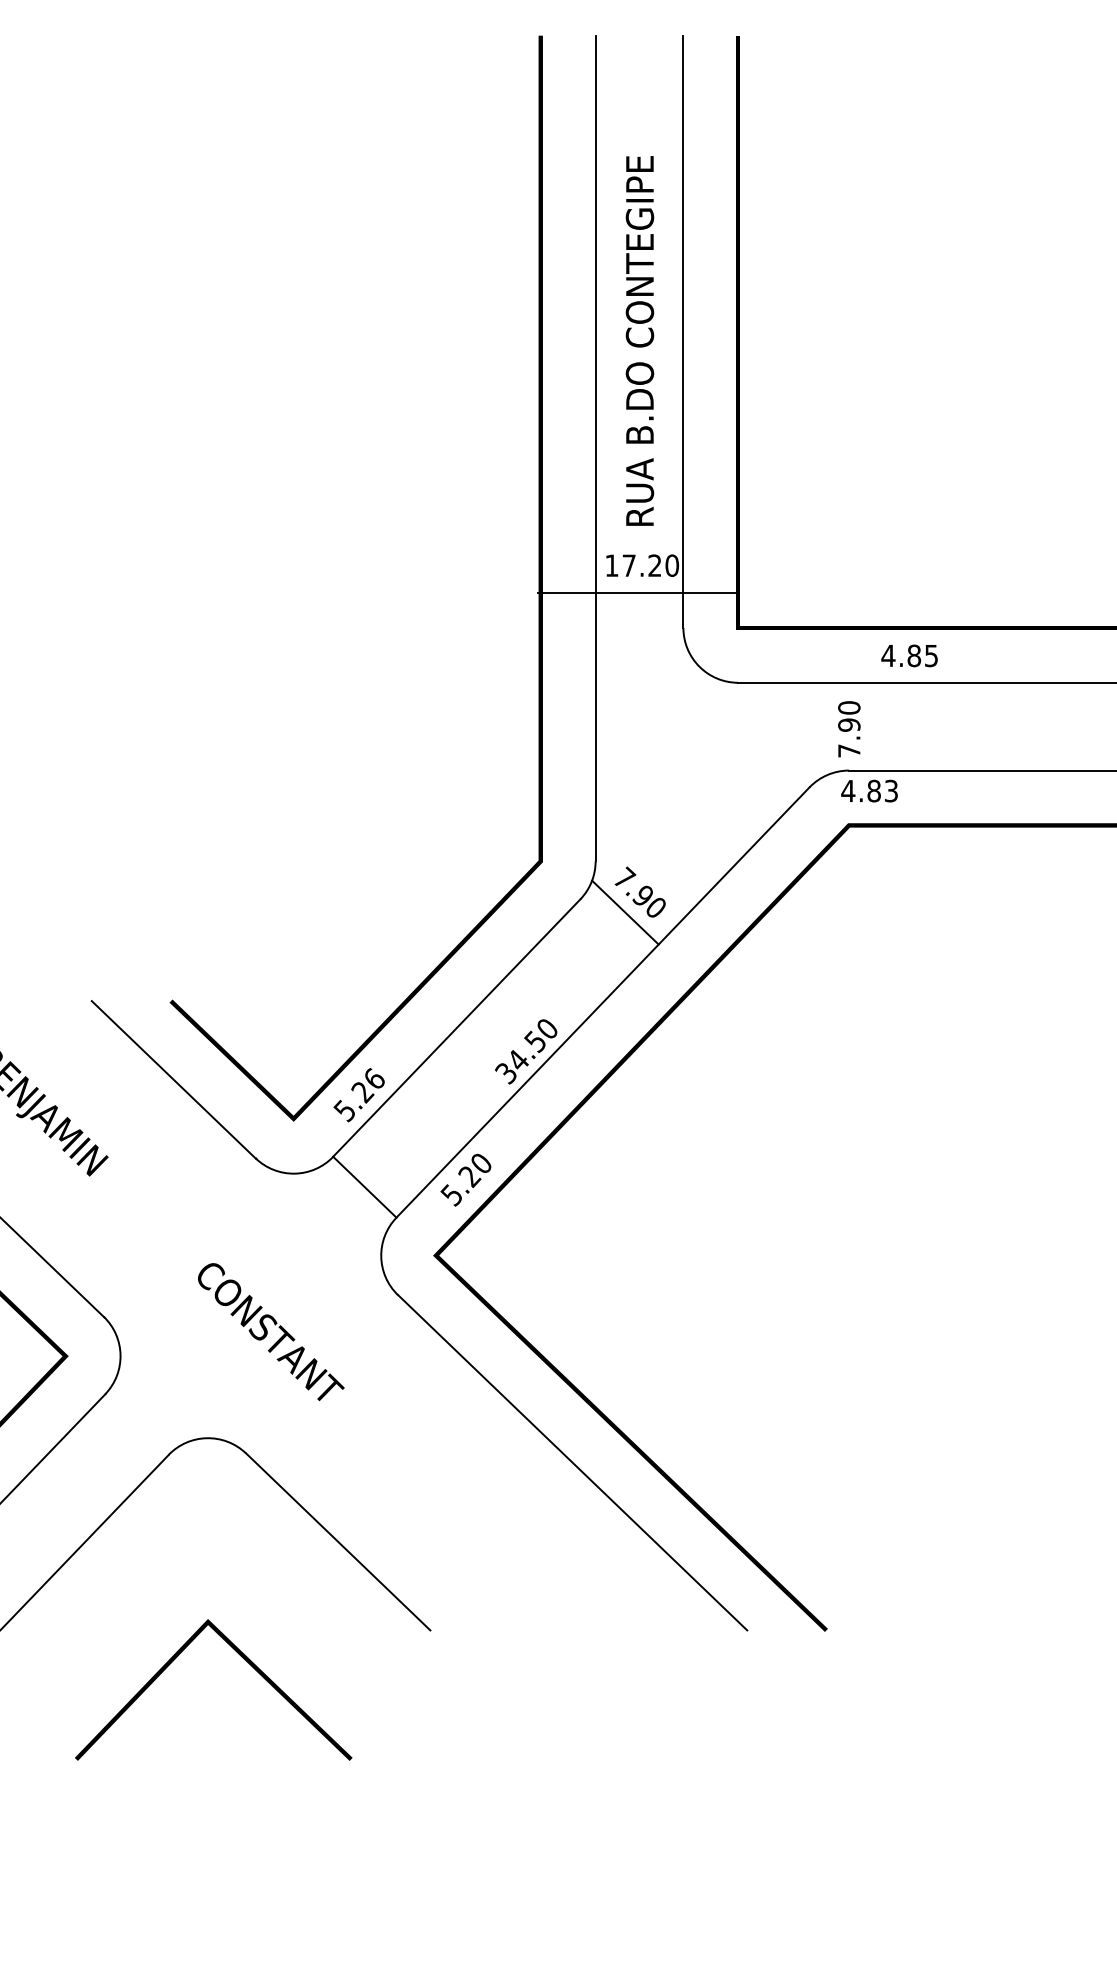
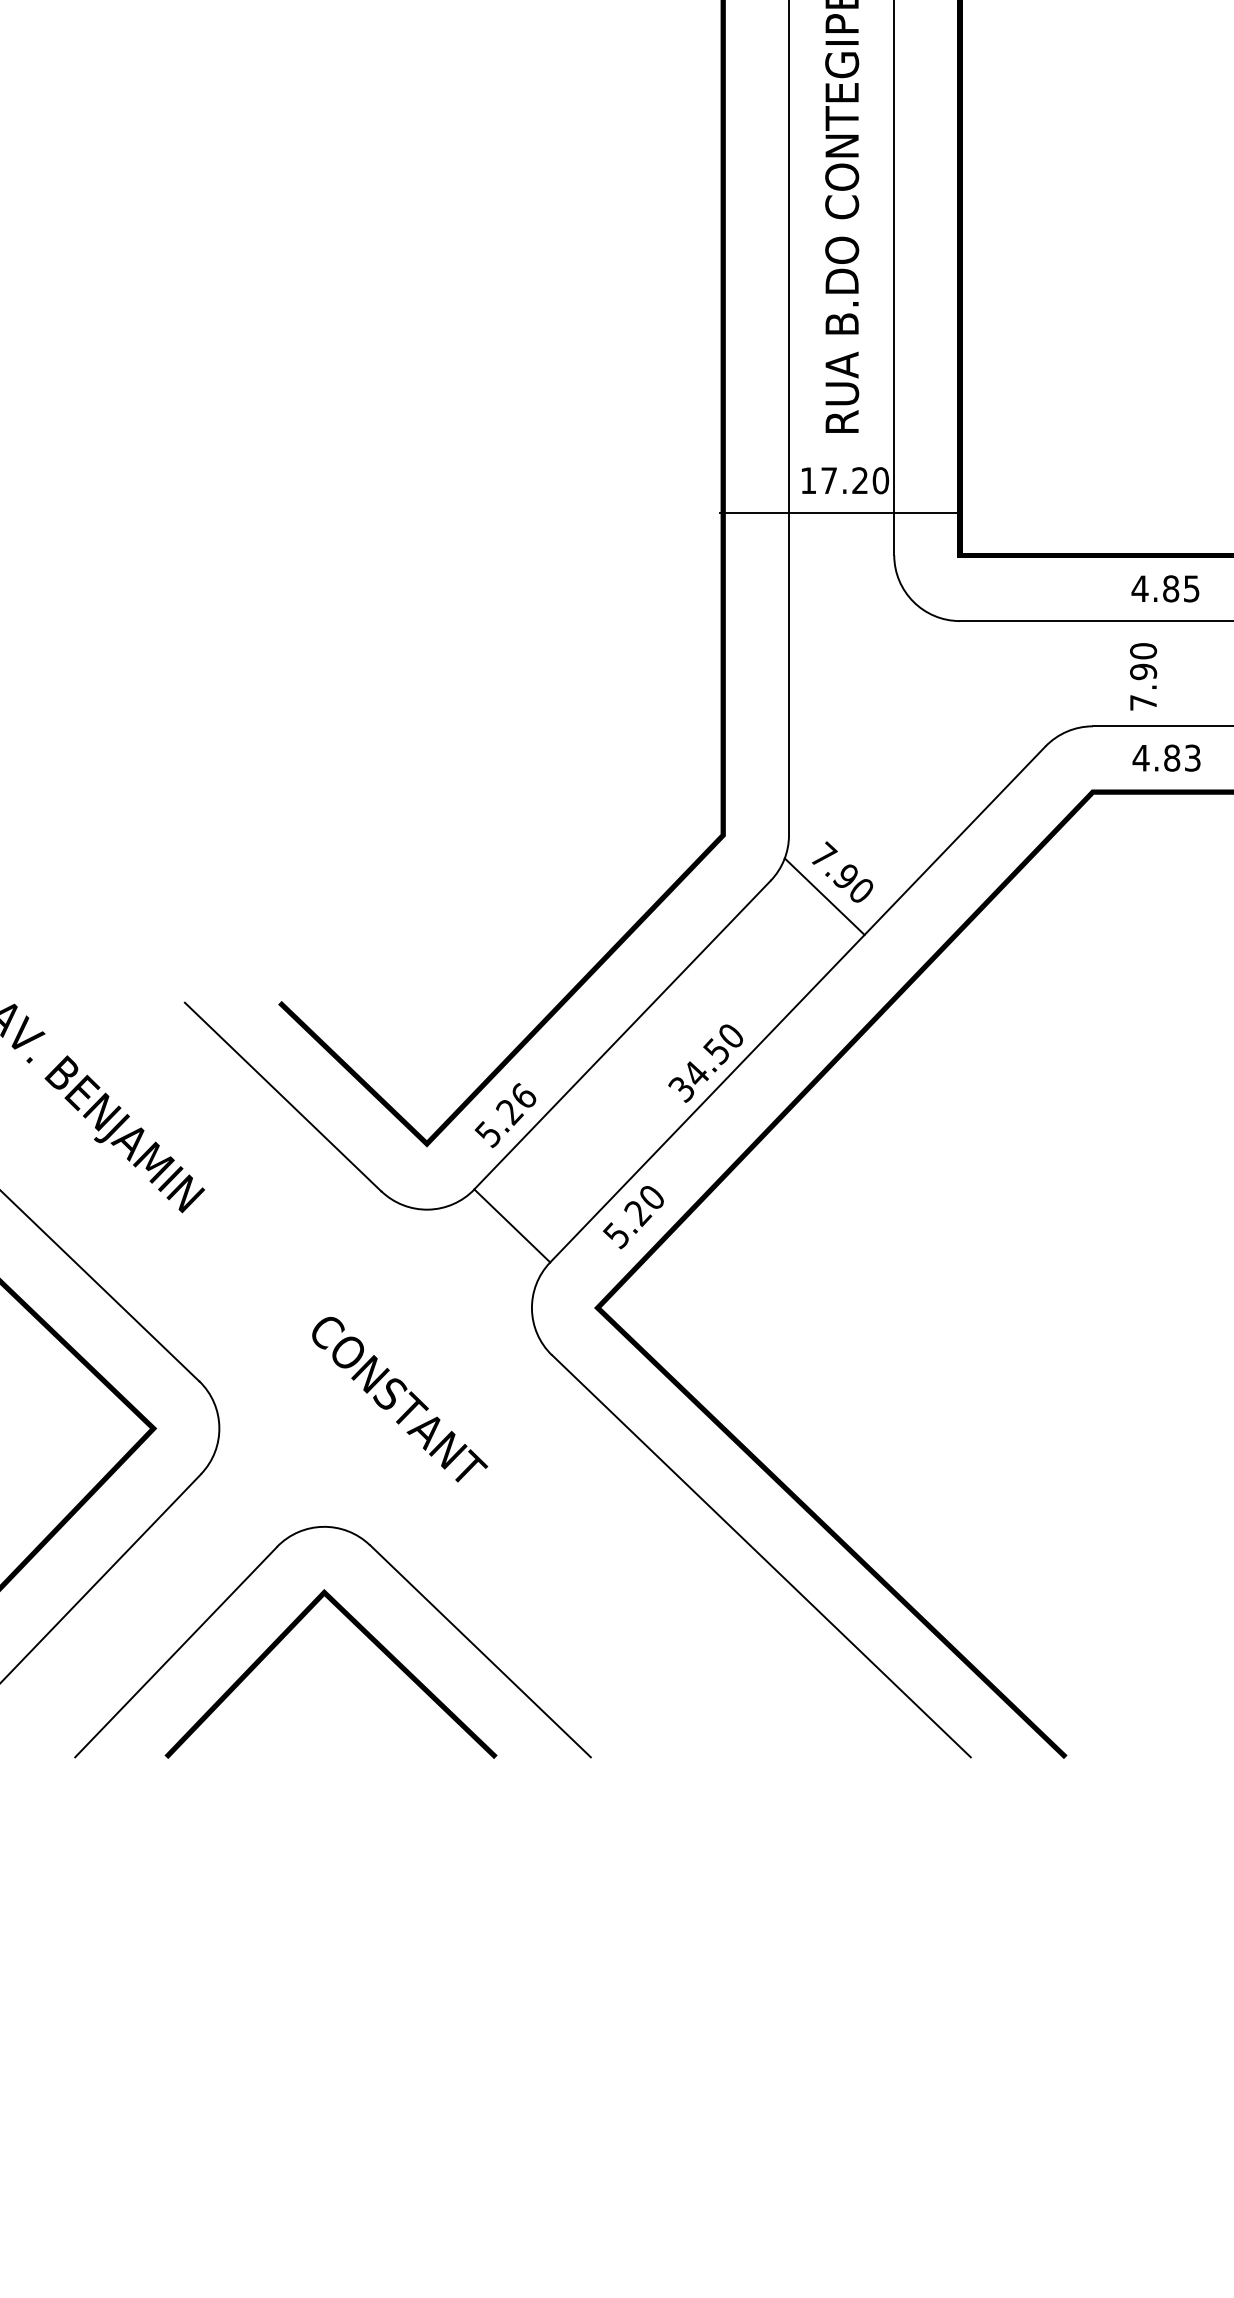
text: (849, 729) -> (1143, 677), moved
text: (869, 790) -> (1166, 757), moved
line: (243, 1659) -> (366, 1637), moved

